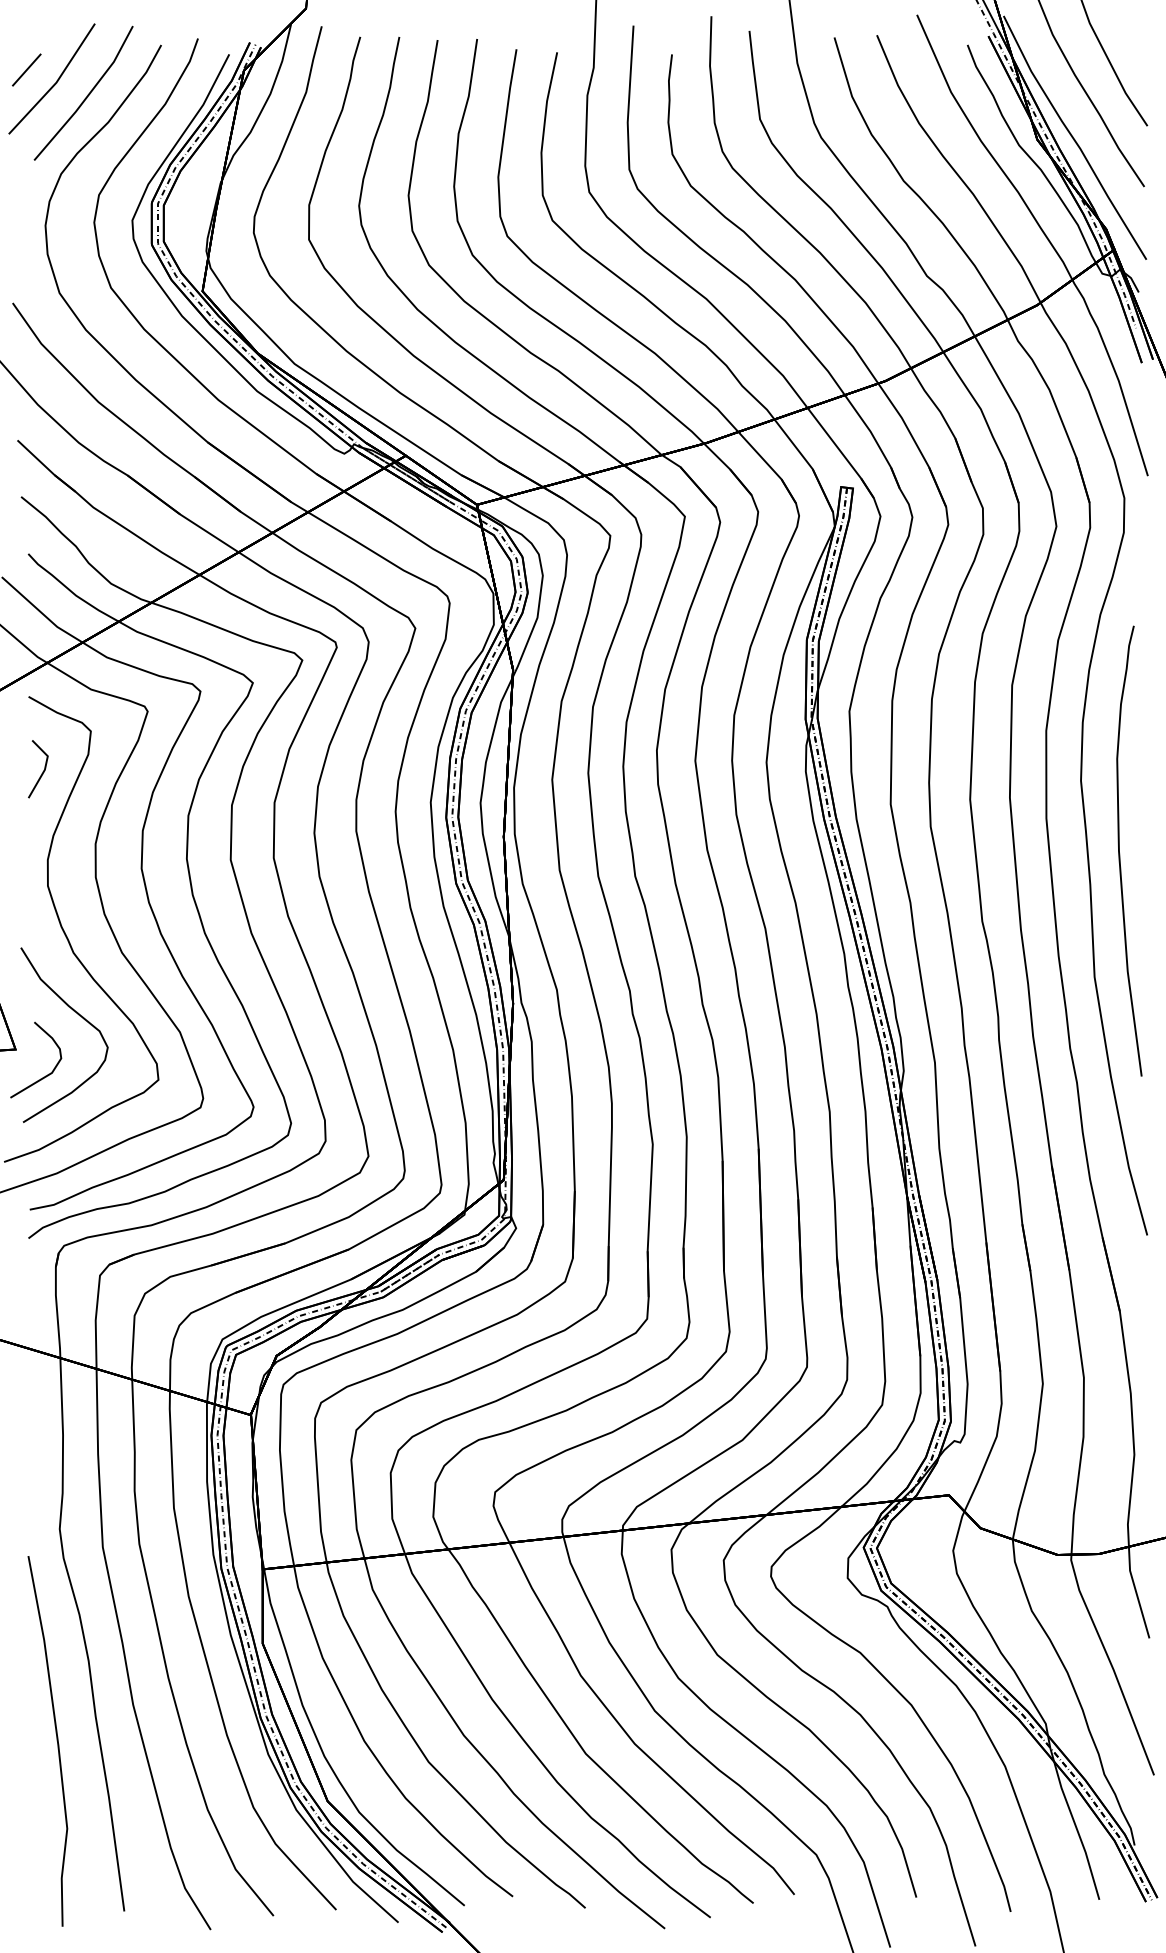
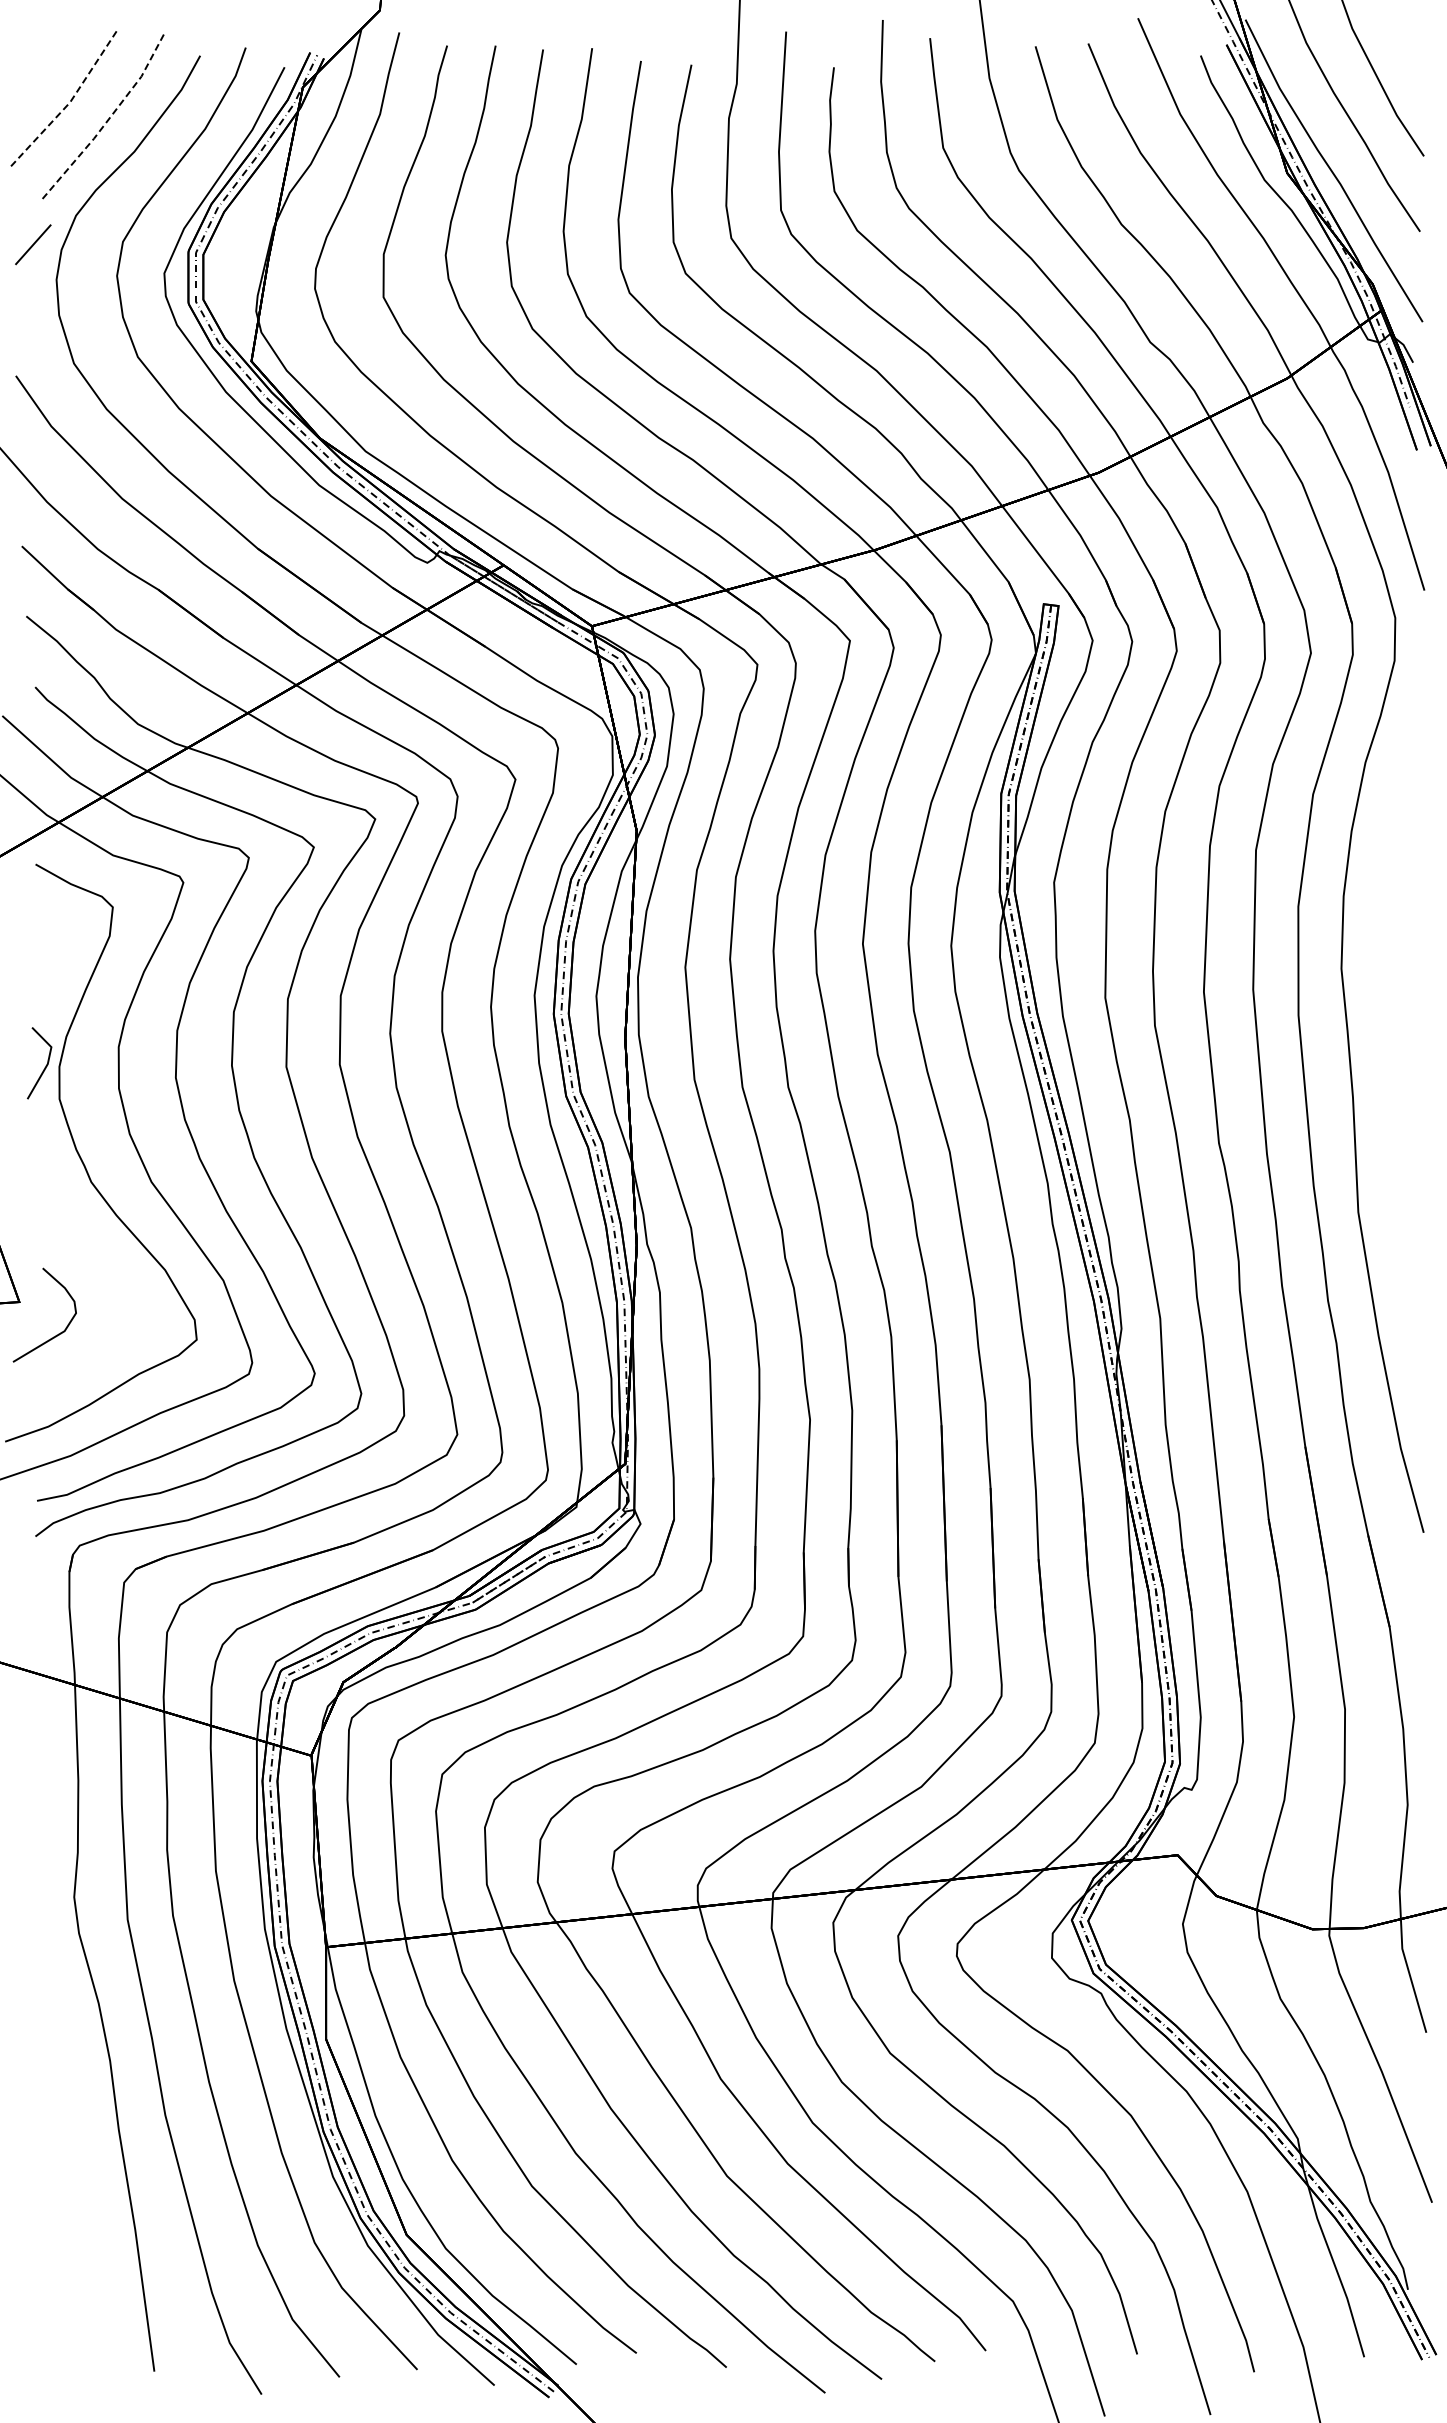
line: (26, 69) -> (33, 244), moved
line: (56, 82) -> (70, 102), solid -> dashed
line: (88, 96) -> (109, 119), solid -> dashed
line: (43, 770) -> (45, 1065), moved
curve: (1119, 850) -> (1389, 1055), removed
curve: (79, 1015) -> (98, 1260), removed
curve: (56, 1740) -> (70, 2159), removed

